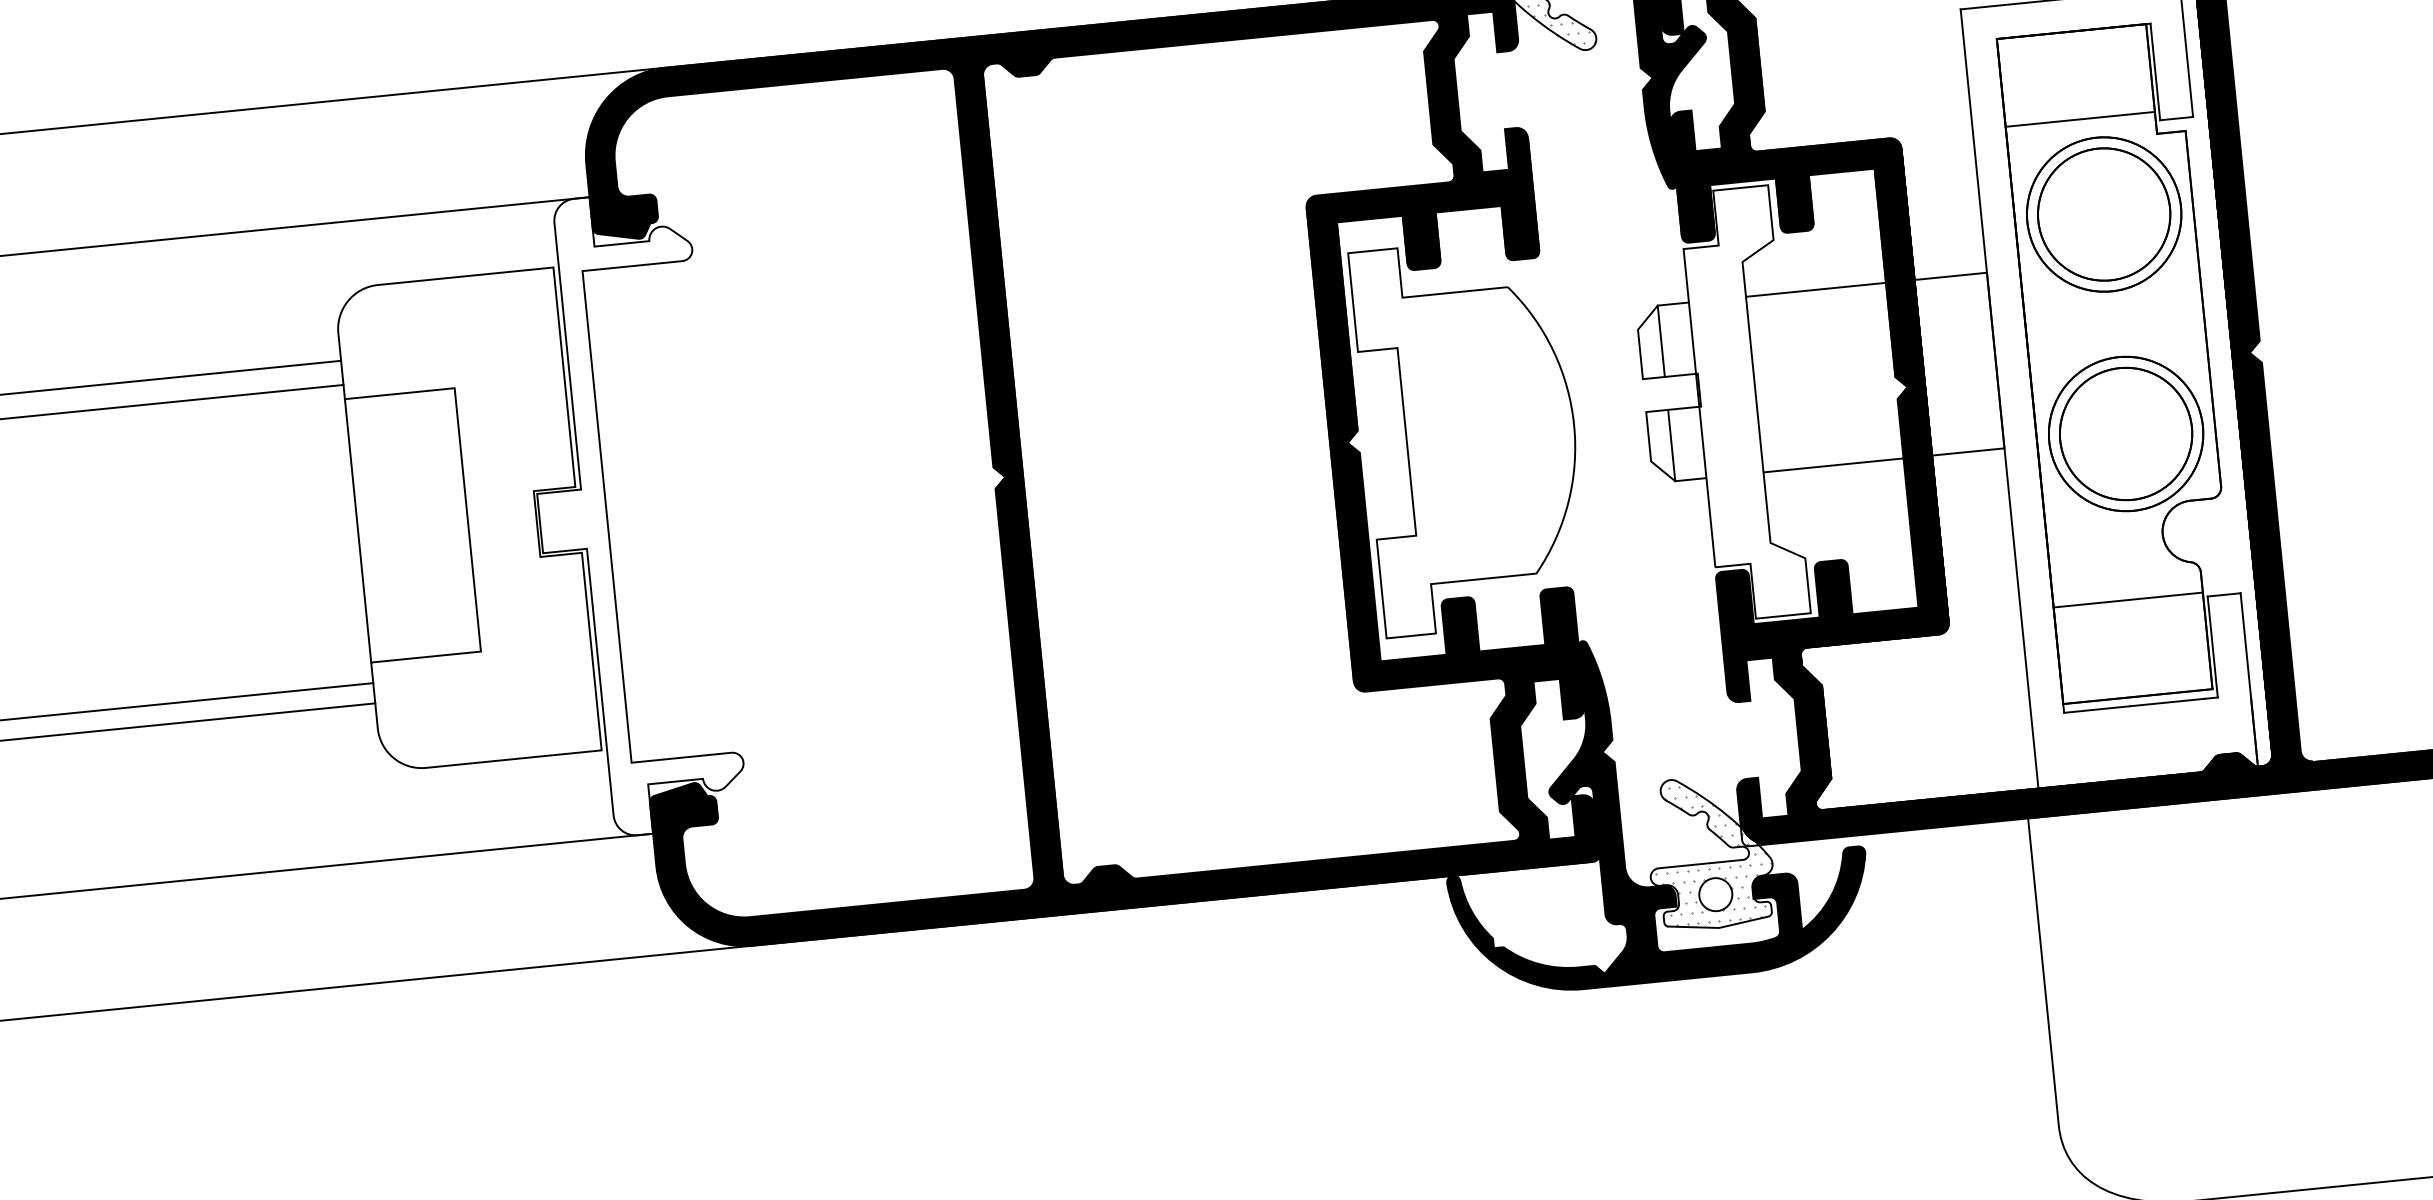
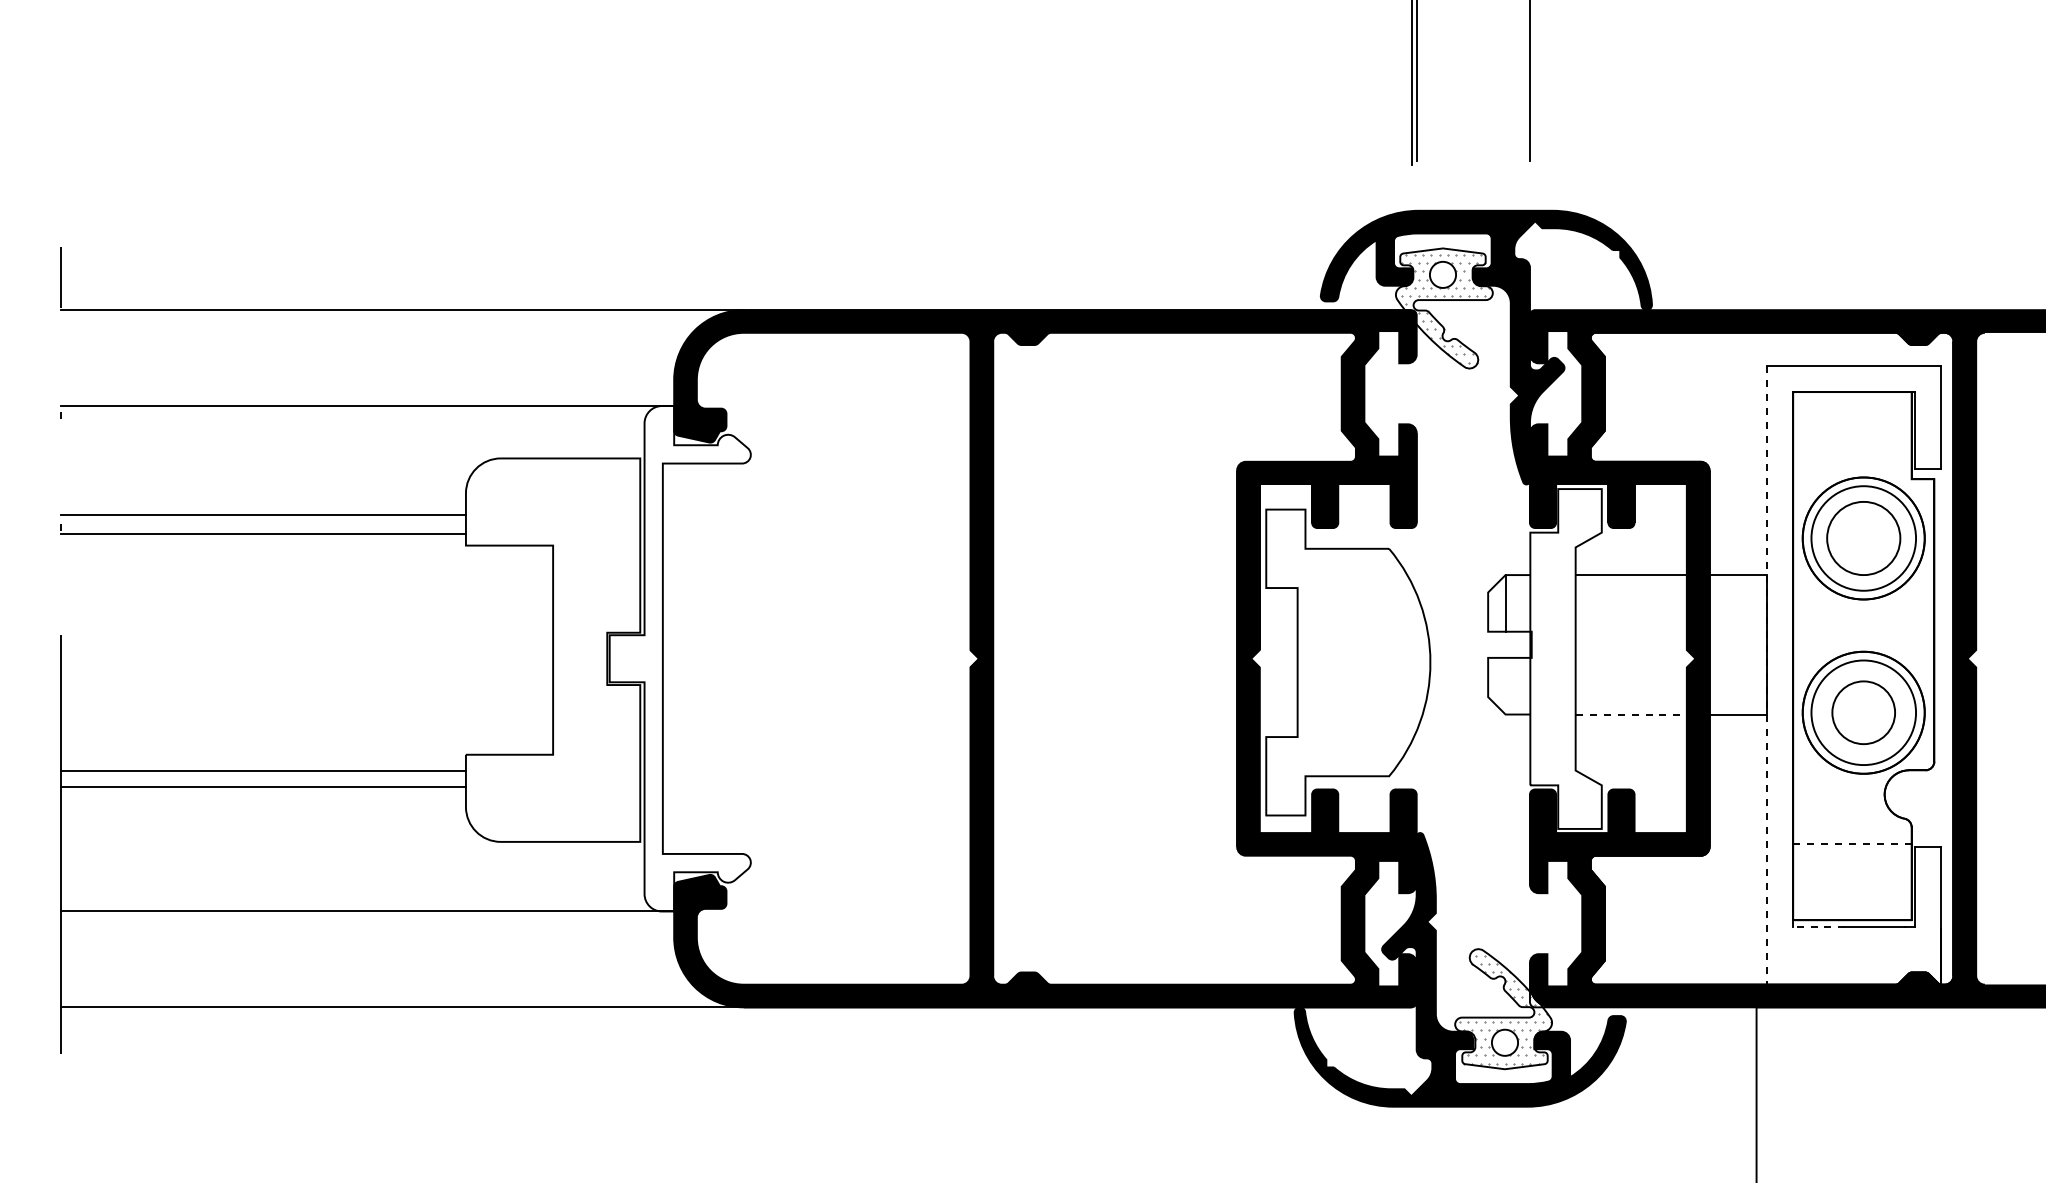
line: (2080, 118) -> (1852, 461), removed
circle: (2103, 214) -> (1863, 538), size x0.7
line: (2000, 399) -> (1767, 675), solid -> dashed
circle: (2125, 433) -> (1863, 712), size x0.6
line: (1671, 444) -> (1505, 685), removed
line: (1833, 465) -> (1631, 714), solid -> dashed
line: (357, 530) -> (465, 649), removed
line: (2128, 600) -> (1852, 843), solid -> dashed
line: (2096, 710) -> (1818, 927), solid -> dashed

